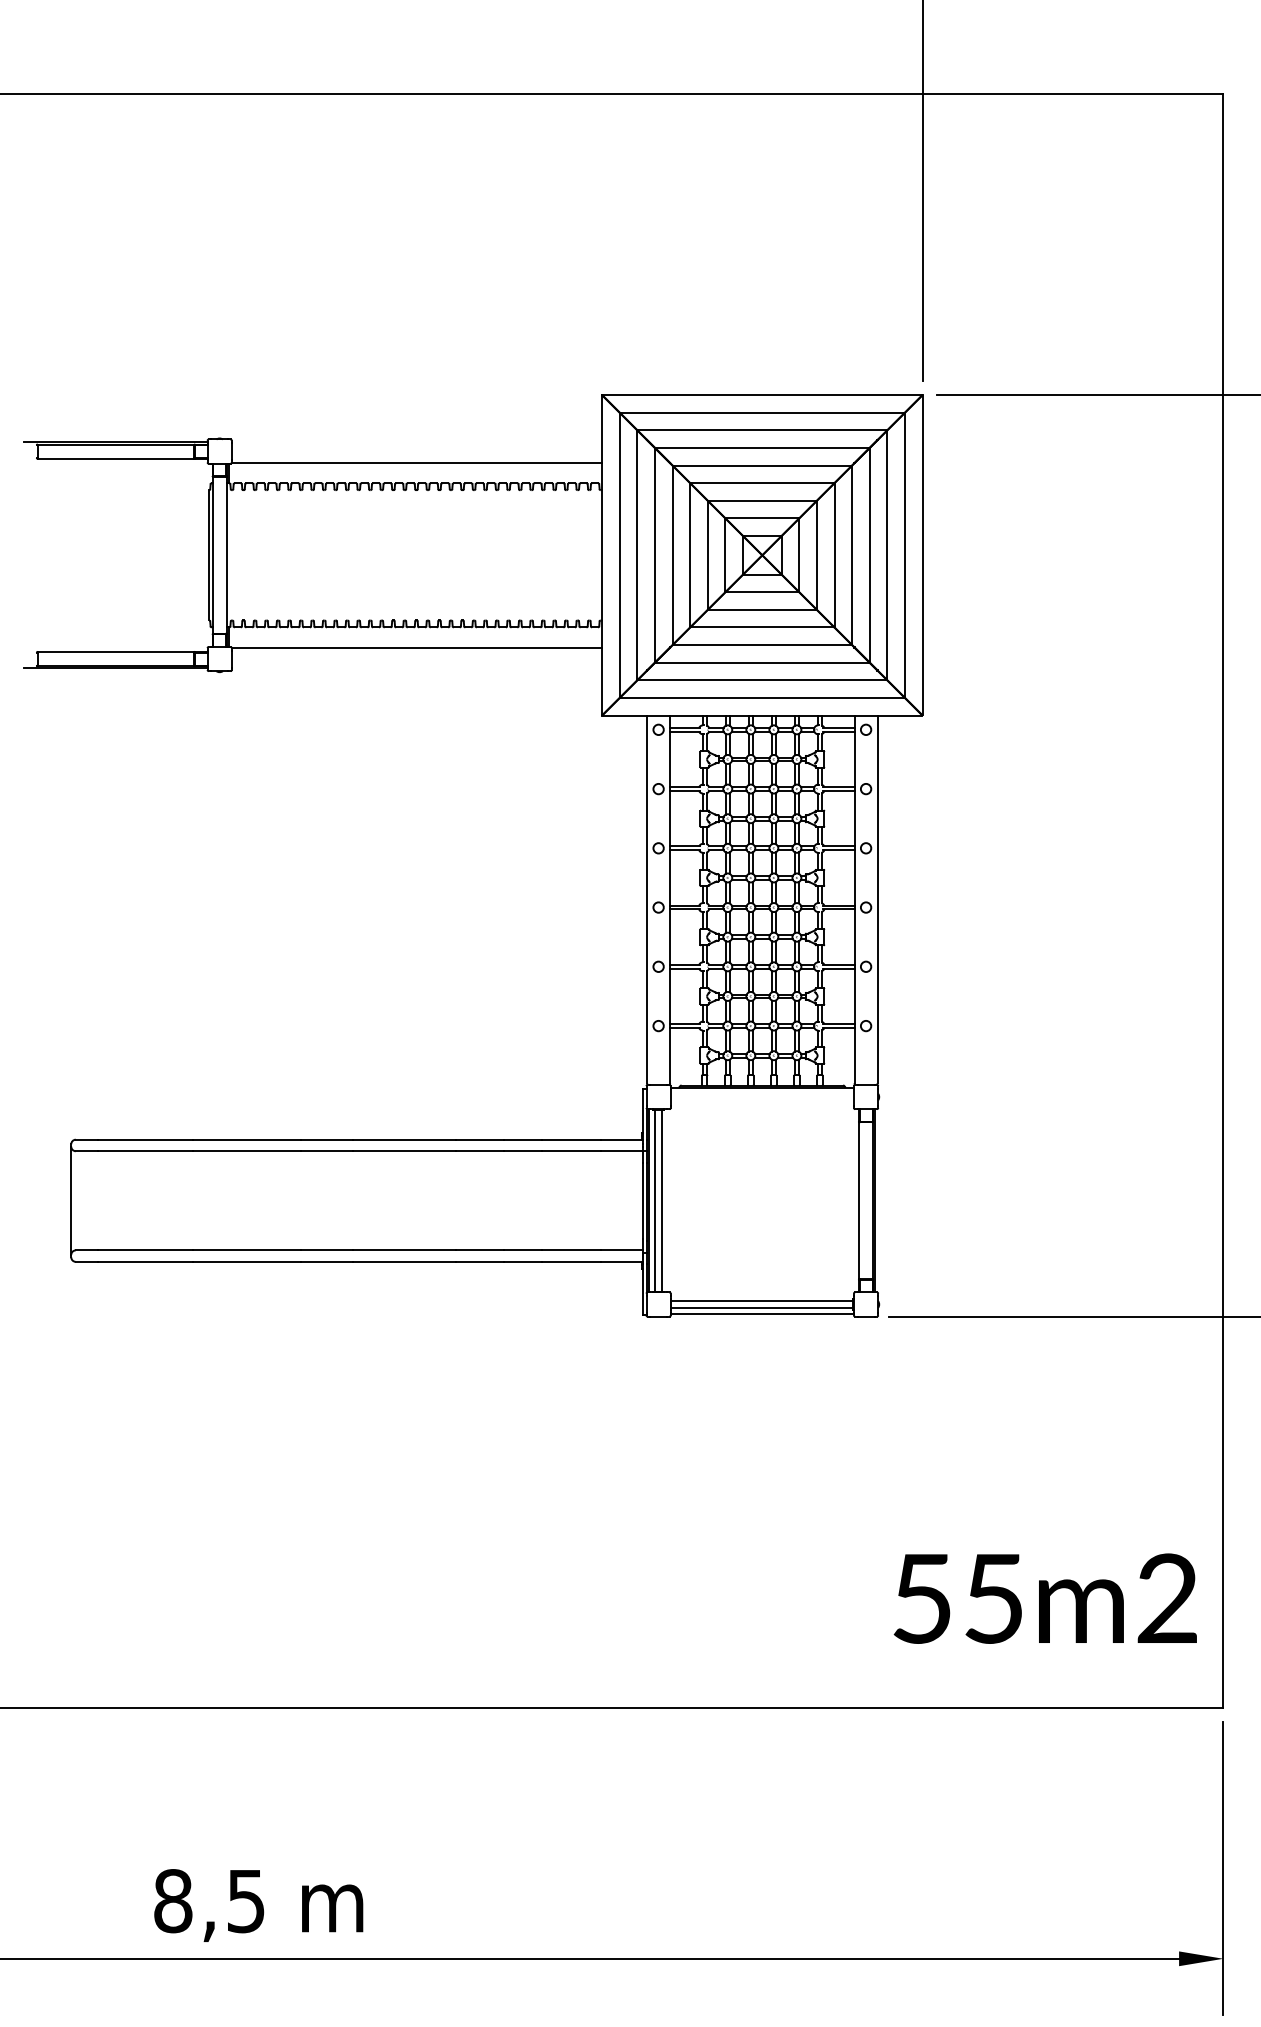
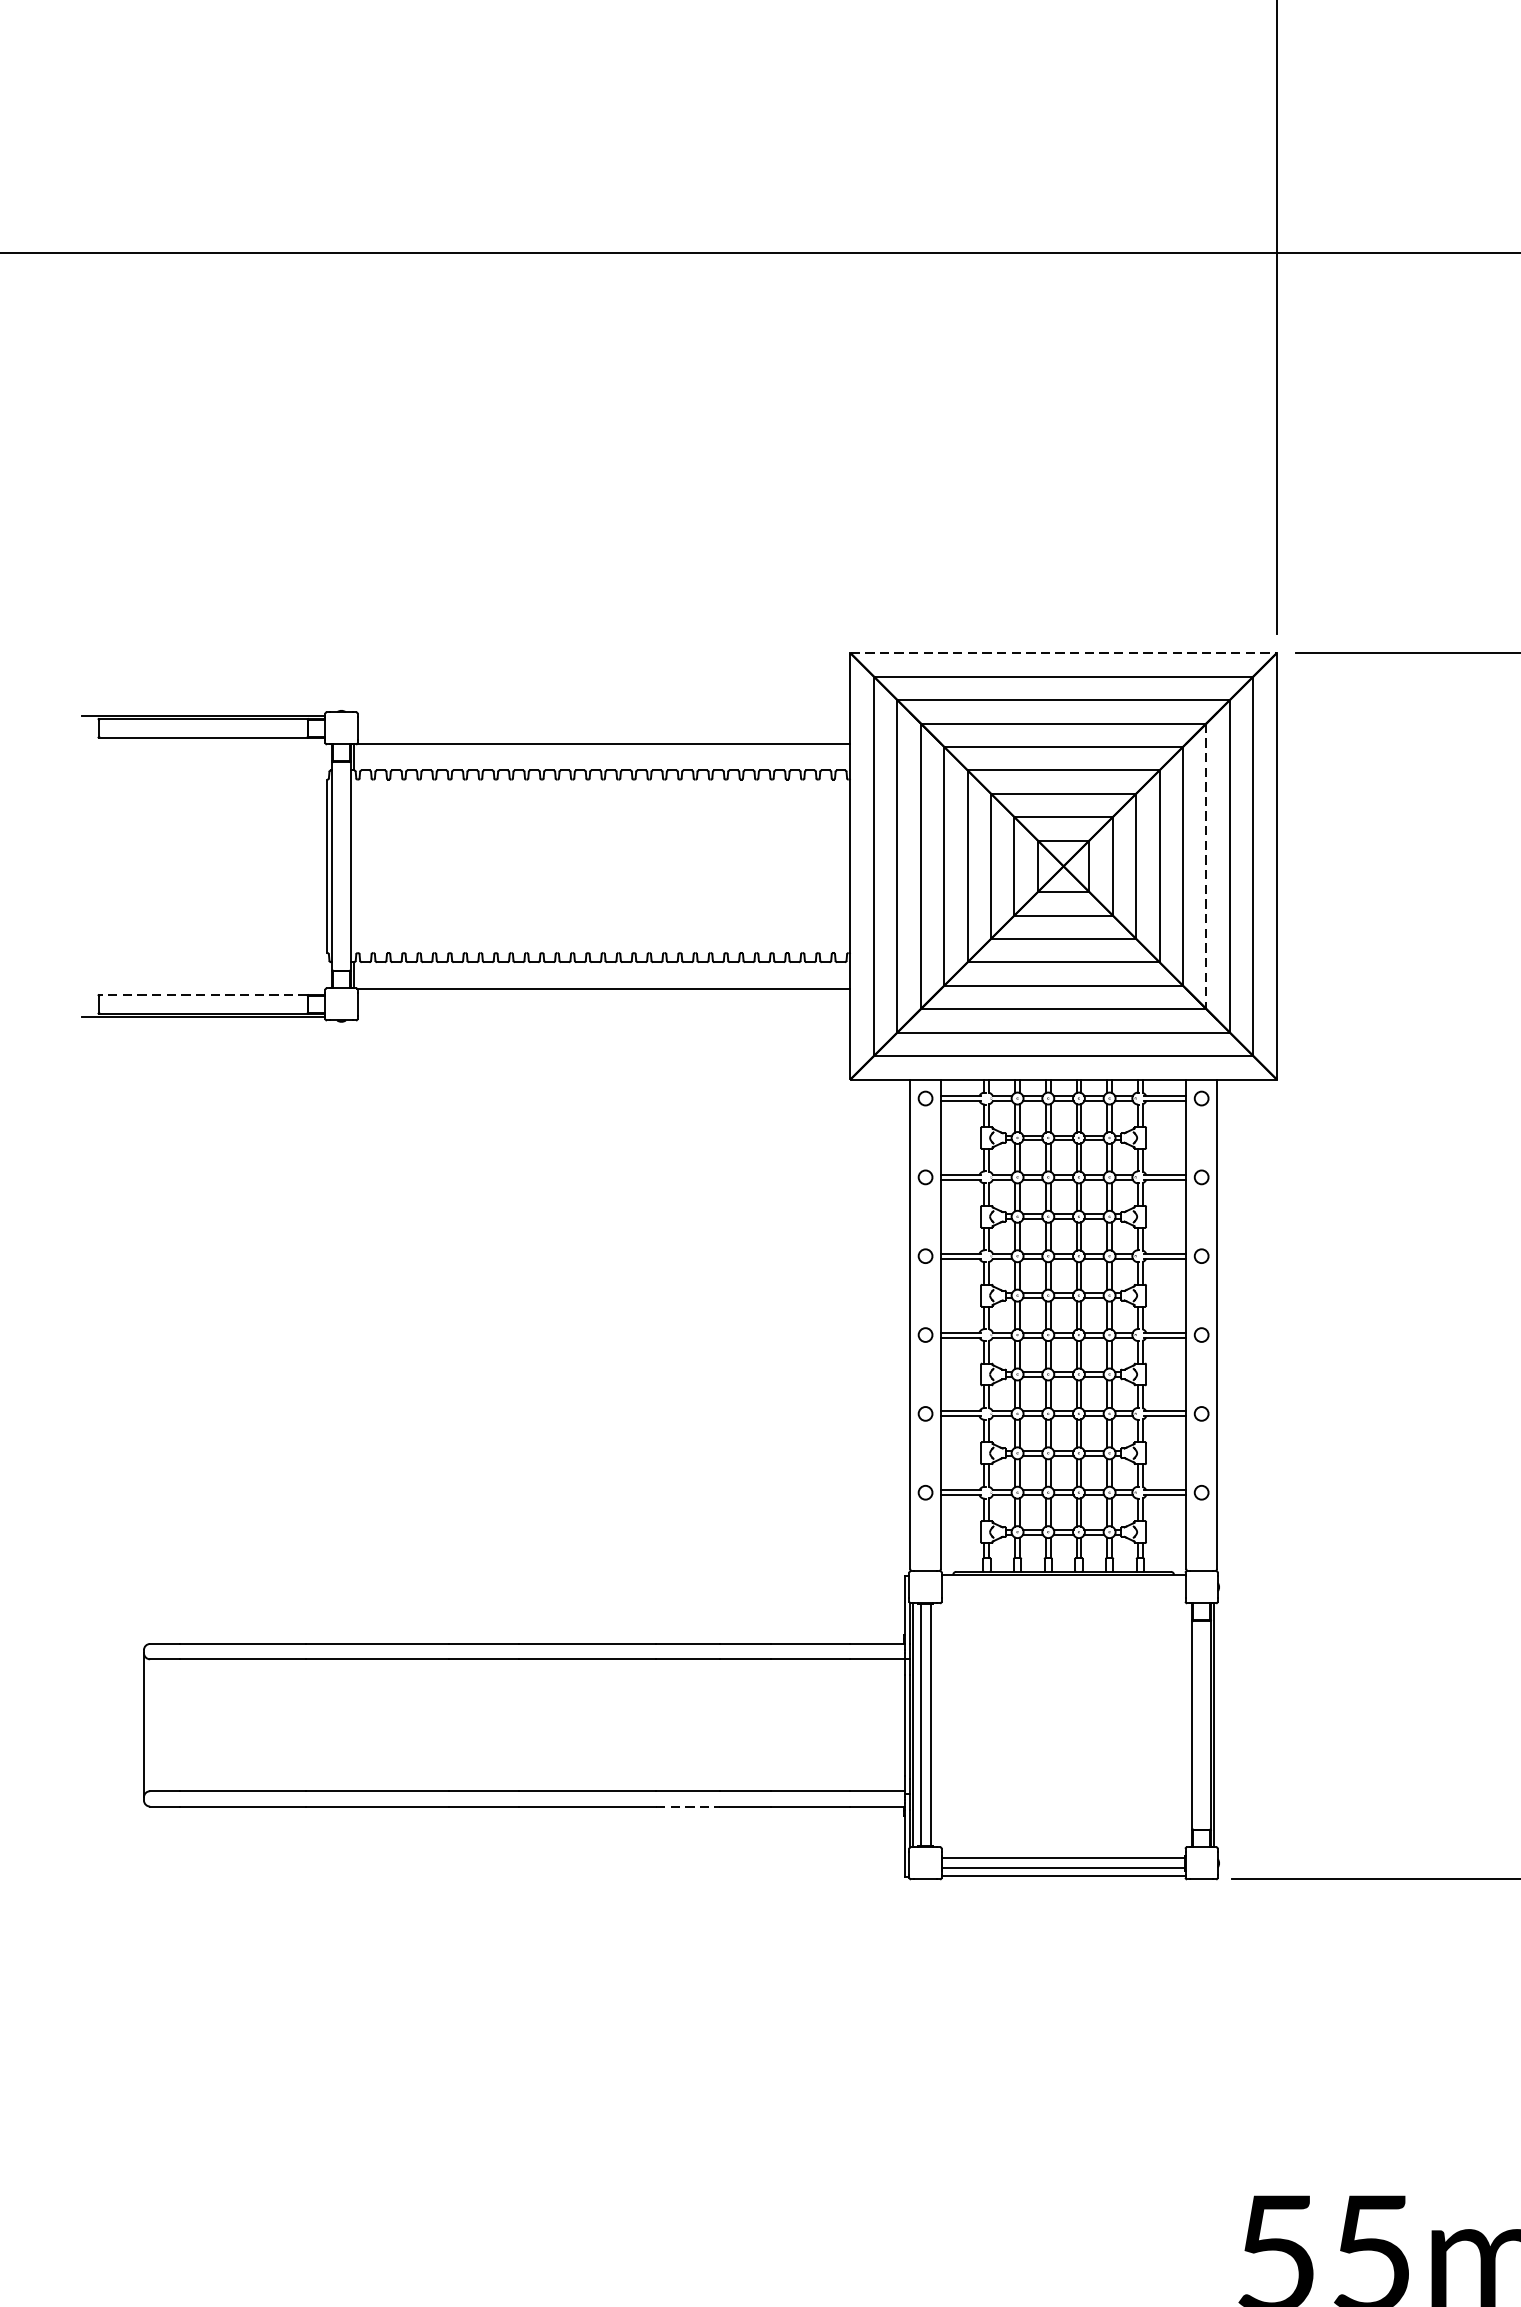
line: (762, 395) -> (1063, 653), solid -> dashed
line: (869, 555) -> (1206, 866), solid -> dashed
line: (115, 652) -> (202, 995), solid -> dashed
line: (479, 1261) -> (687, 1806), solid -> dashed

